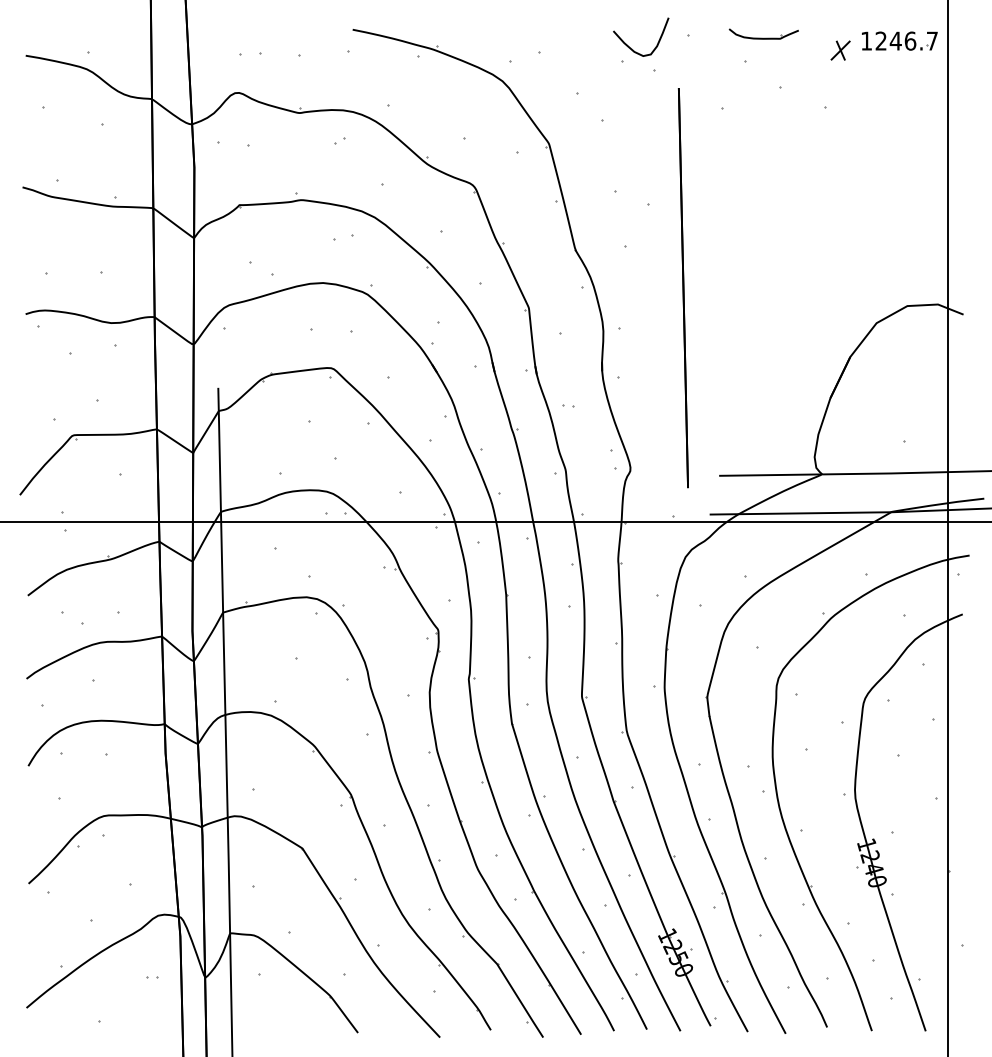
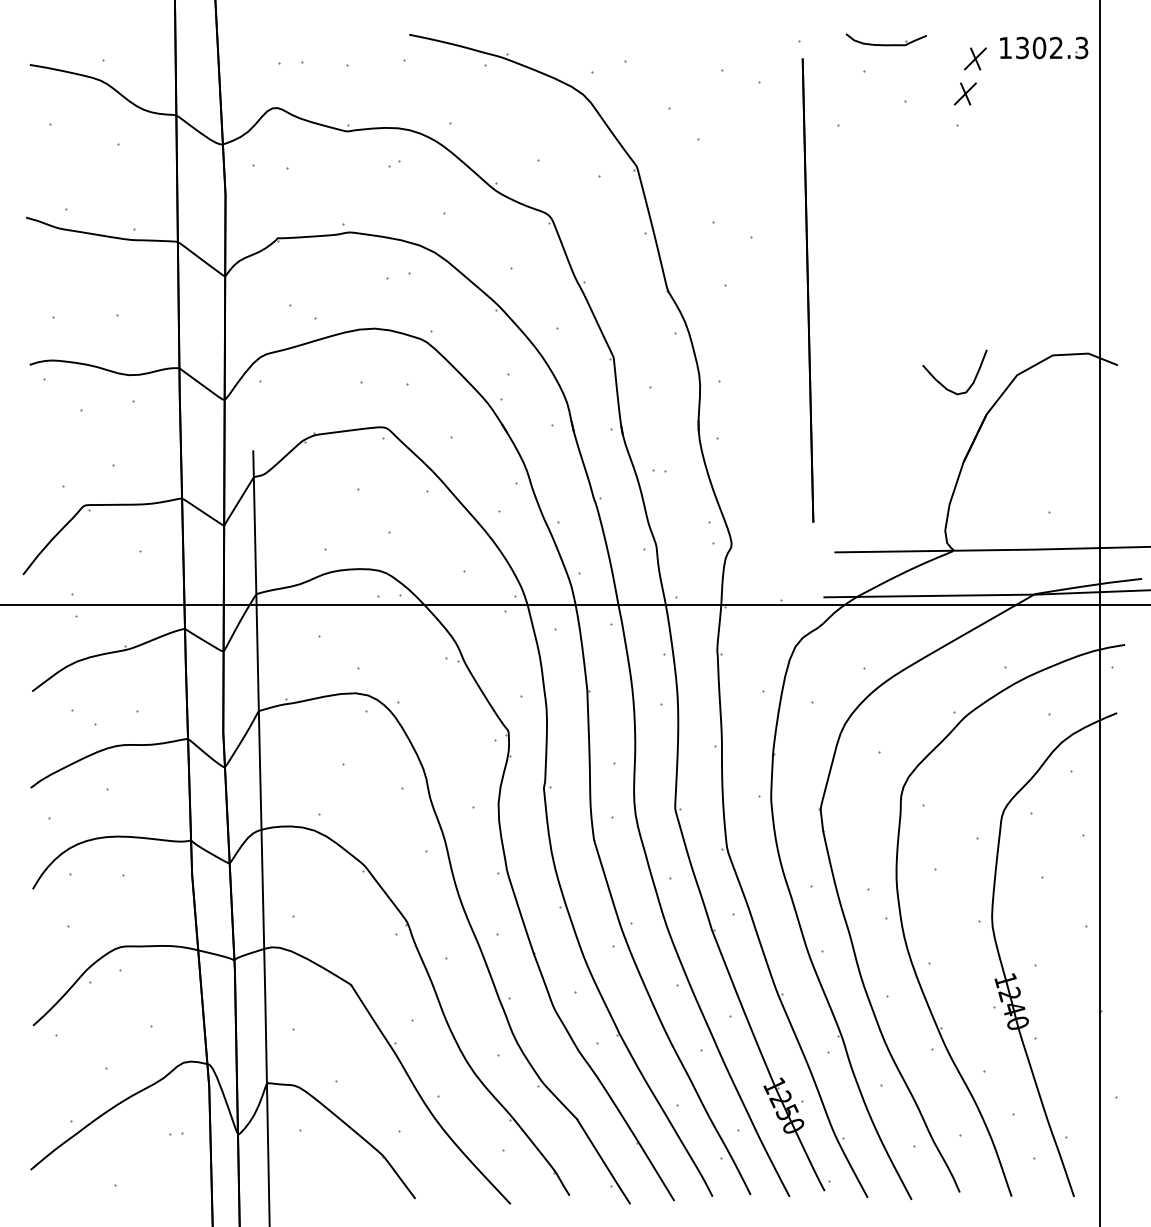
text: (907, 40) -> (1052, 47), 1246.7 -> 1302.3
curve: (632, 48) -> (944, 385), moved
part: (831, 80) -> (964, 93), added
line: (683, 288) -> (807, 290), moved

